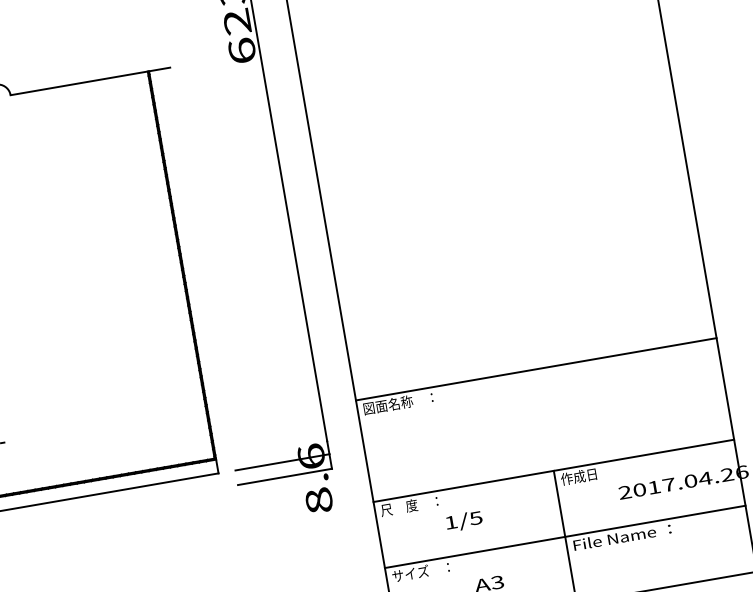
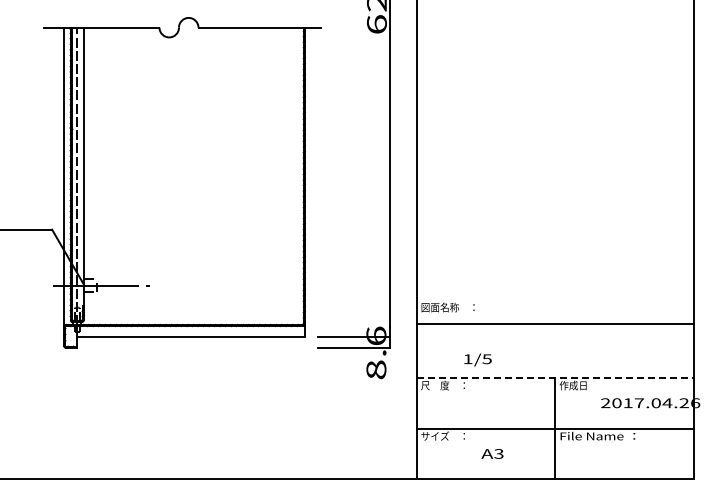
line: (535, 369) -> (554, 323), moved
line: (554, 470) -> (555, 377), solid -> dashed
text: (463, 520) -> (477, 359), moved

